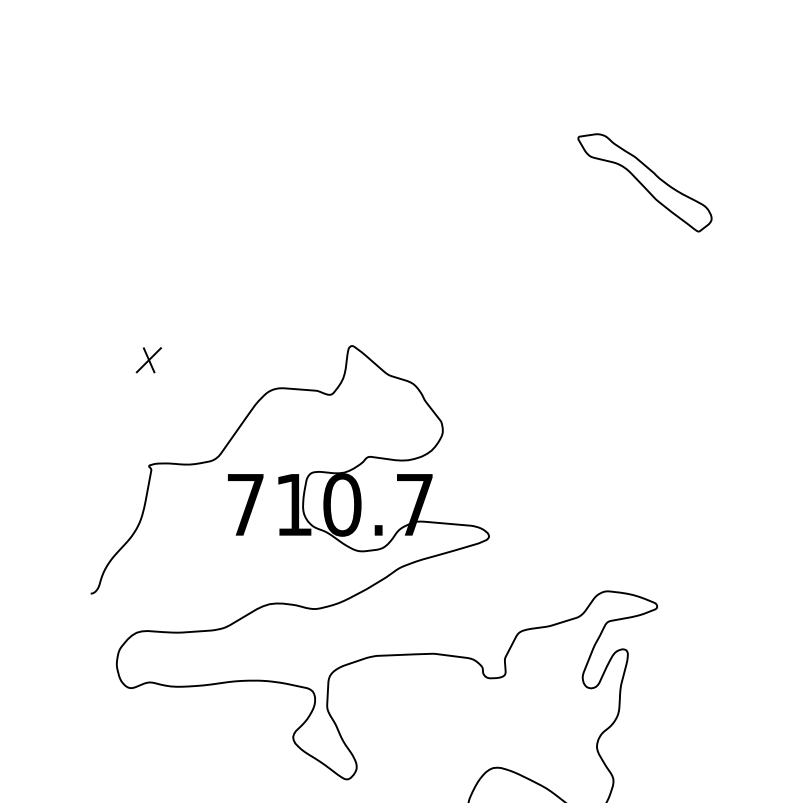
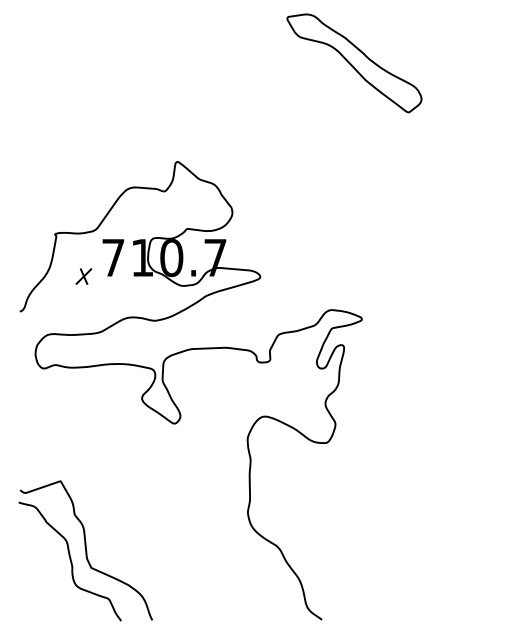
part: (645, 182) -> (354, 63), size x1.67
part: (148, 360) -> (83, 276), moved

